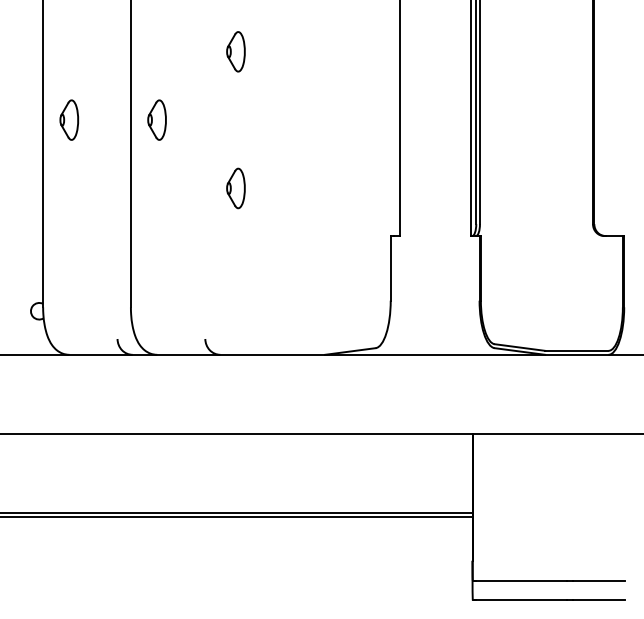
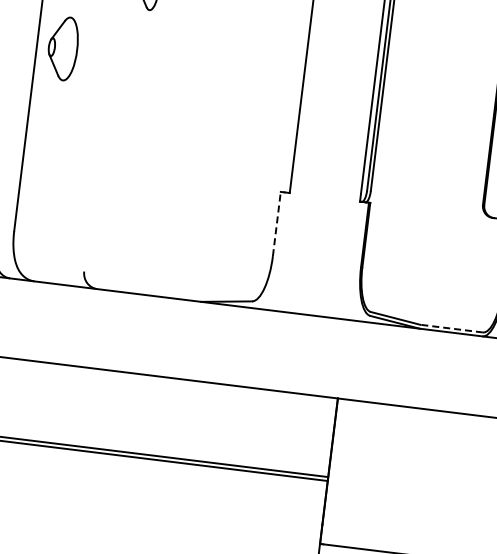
part: (156, 119) -> (62, 47), size x1.6
part: (235, 188) -> (132, 125), removed
line: (390, 267) -> (276, 223), solid -> dashed
line: (576, 350) -> (451, 328), solid -> dashed

